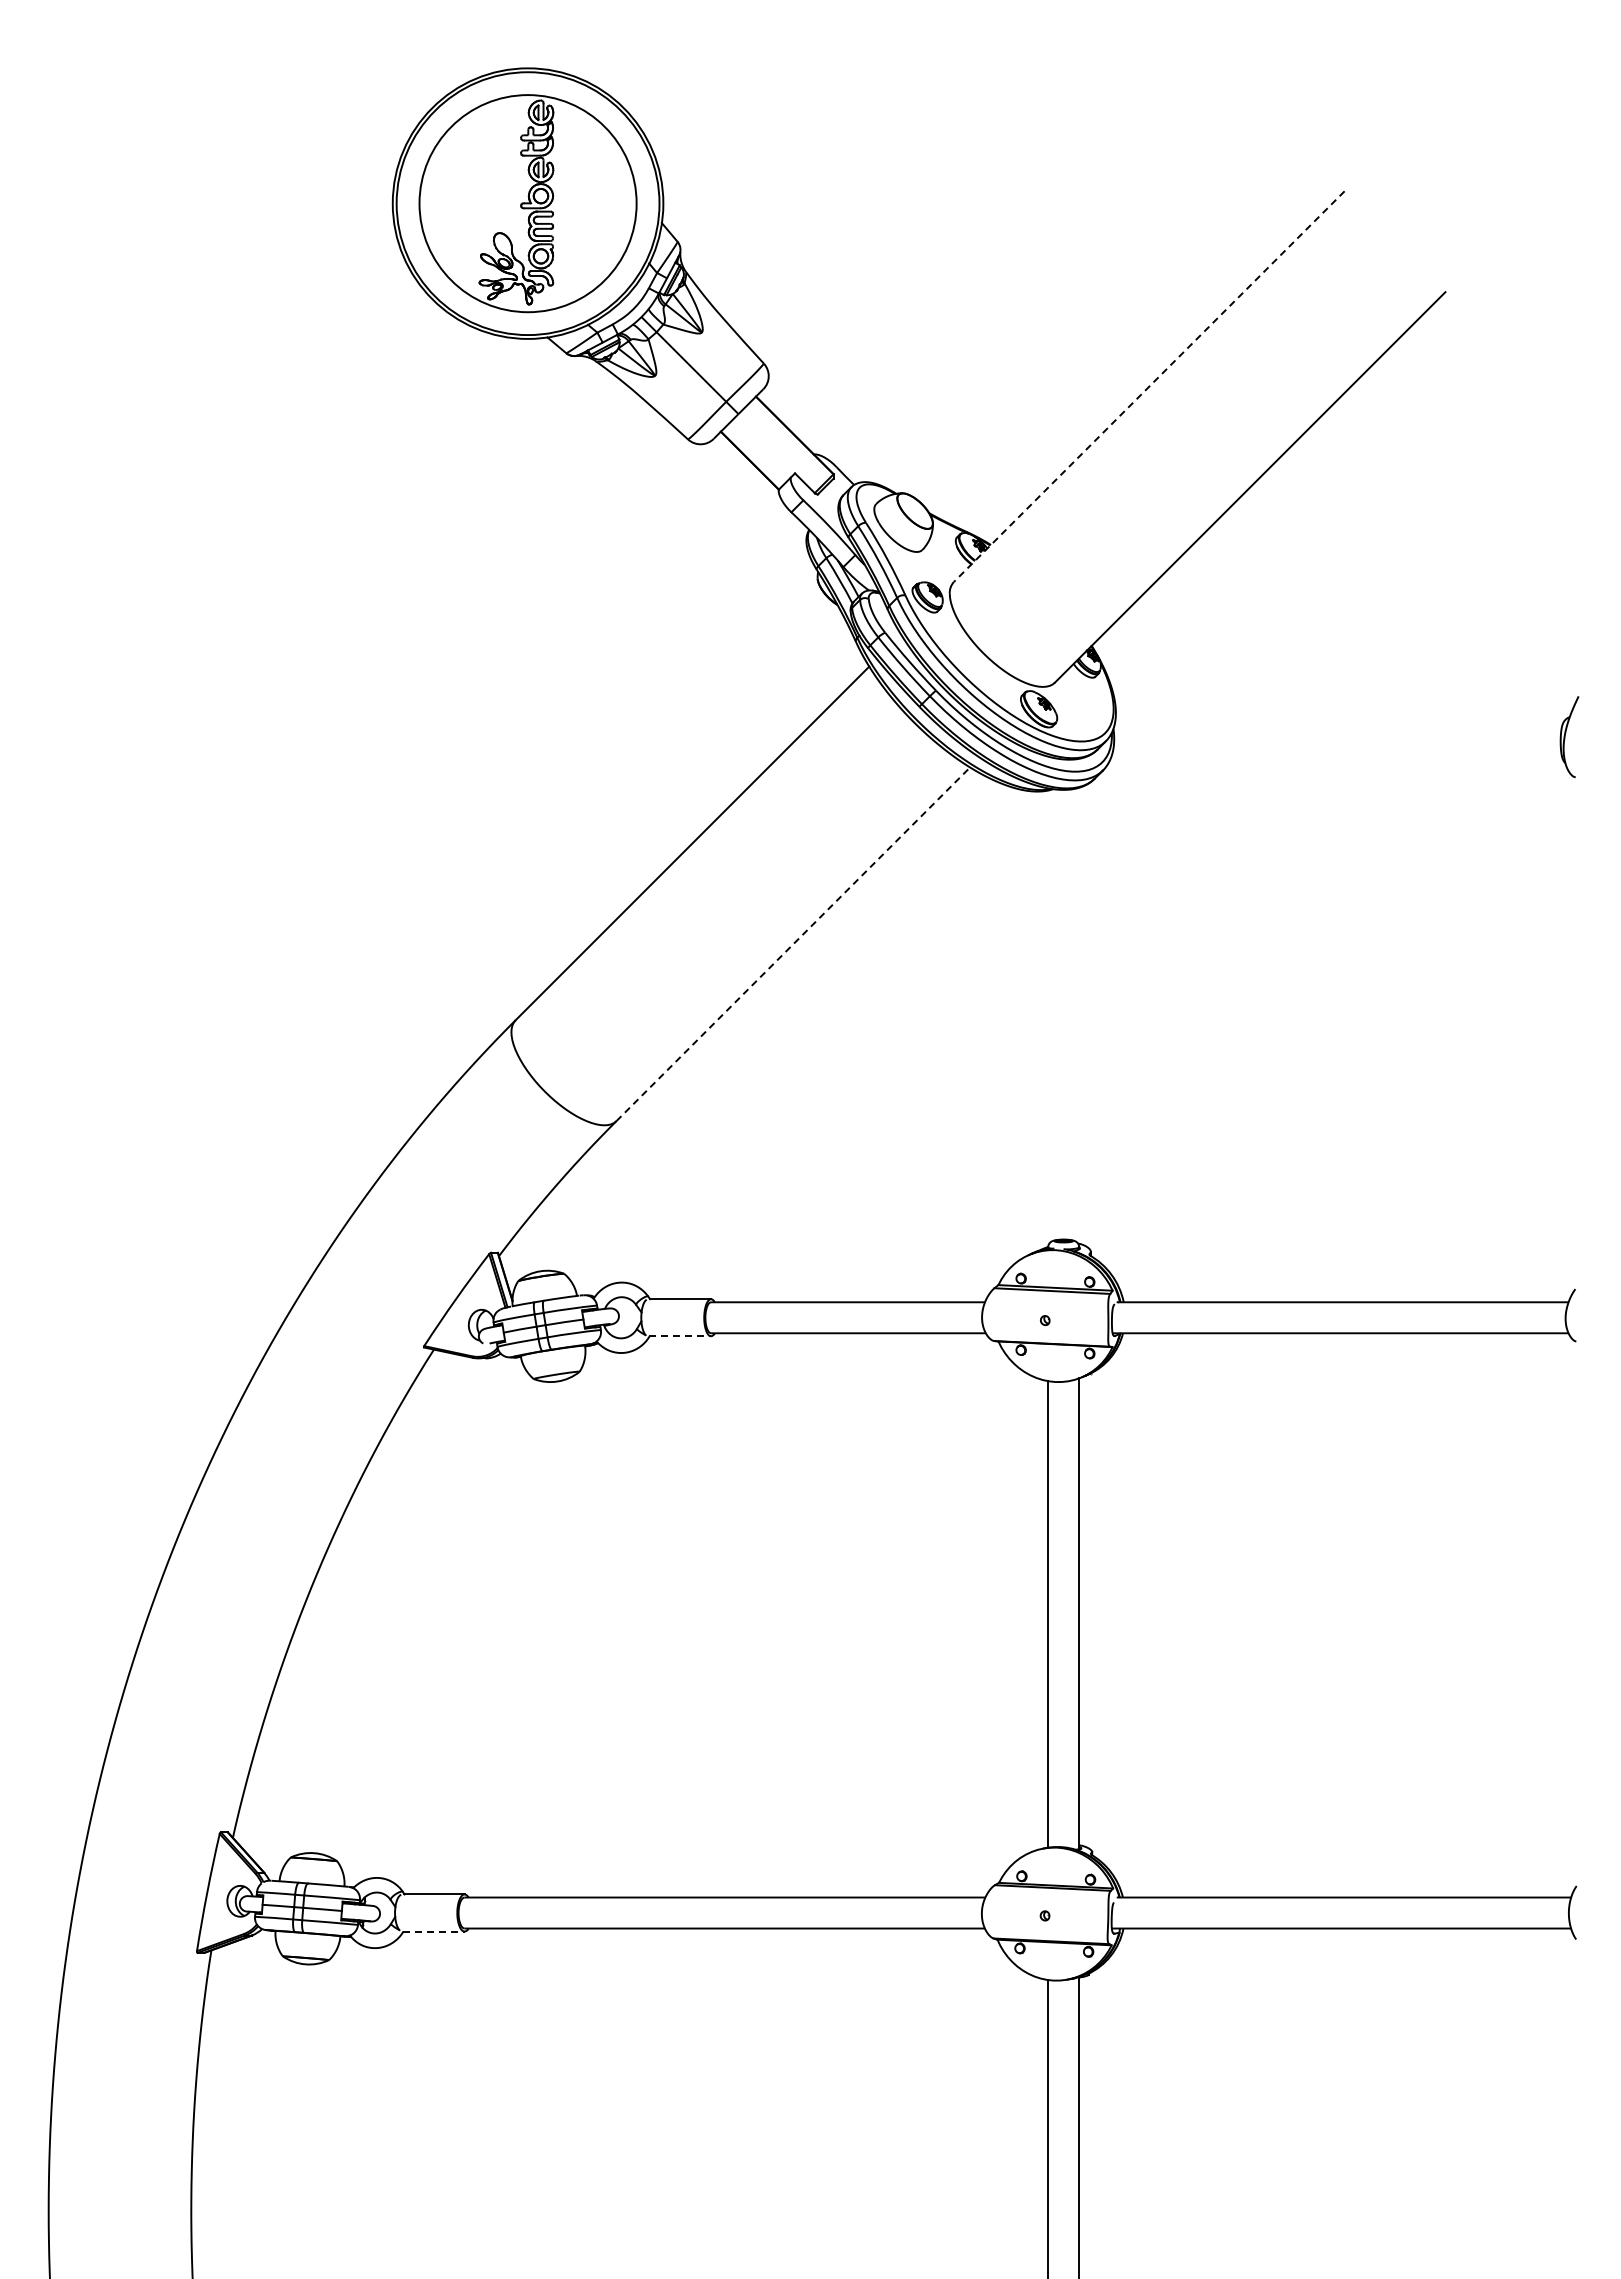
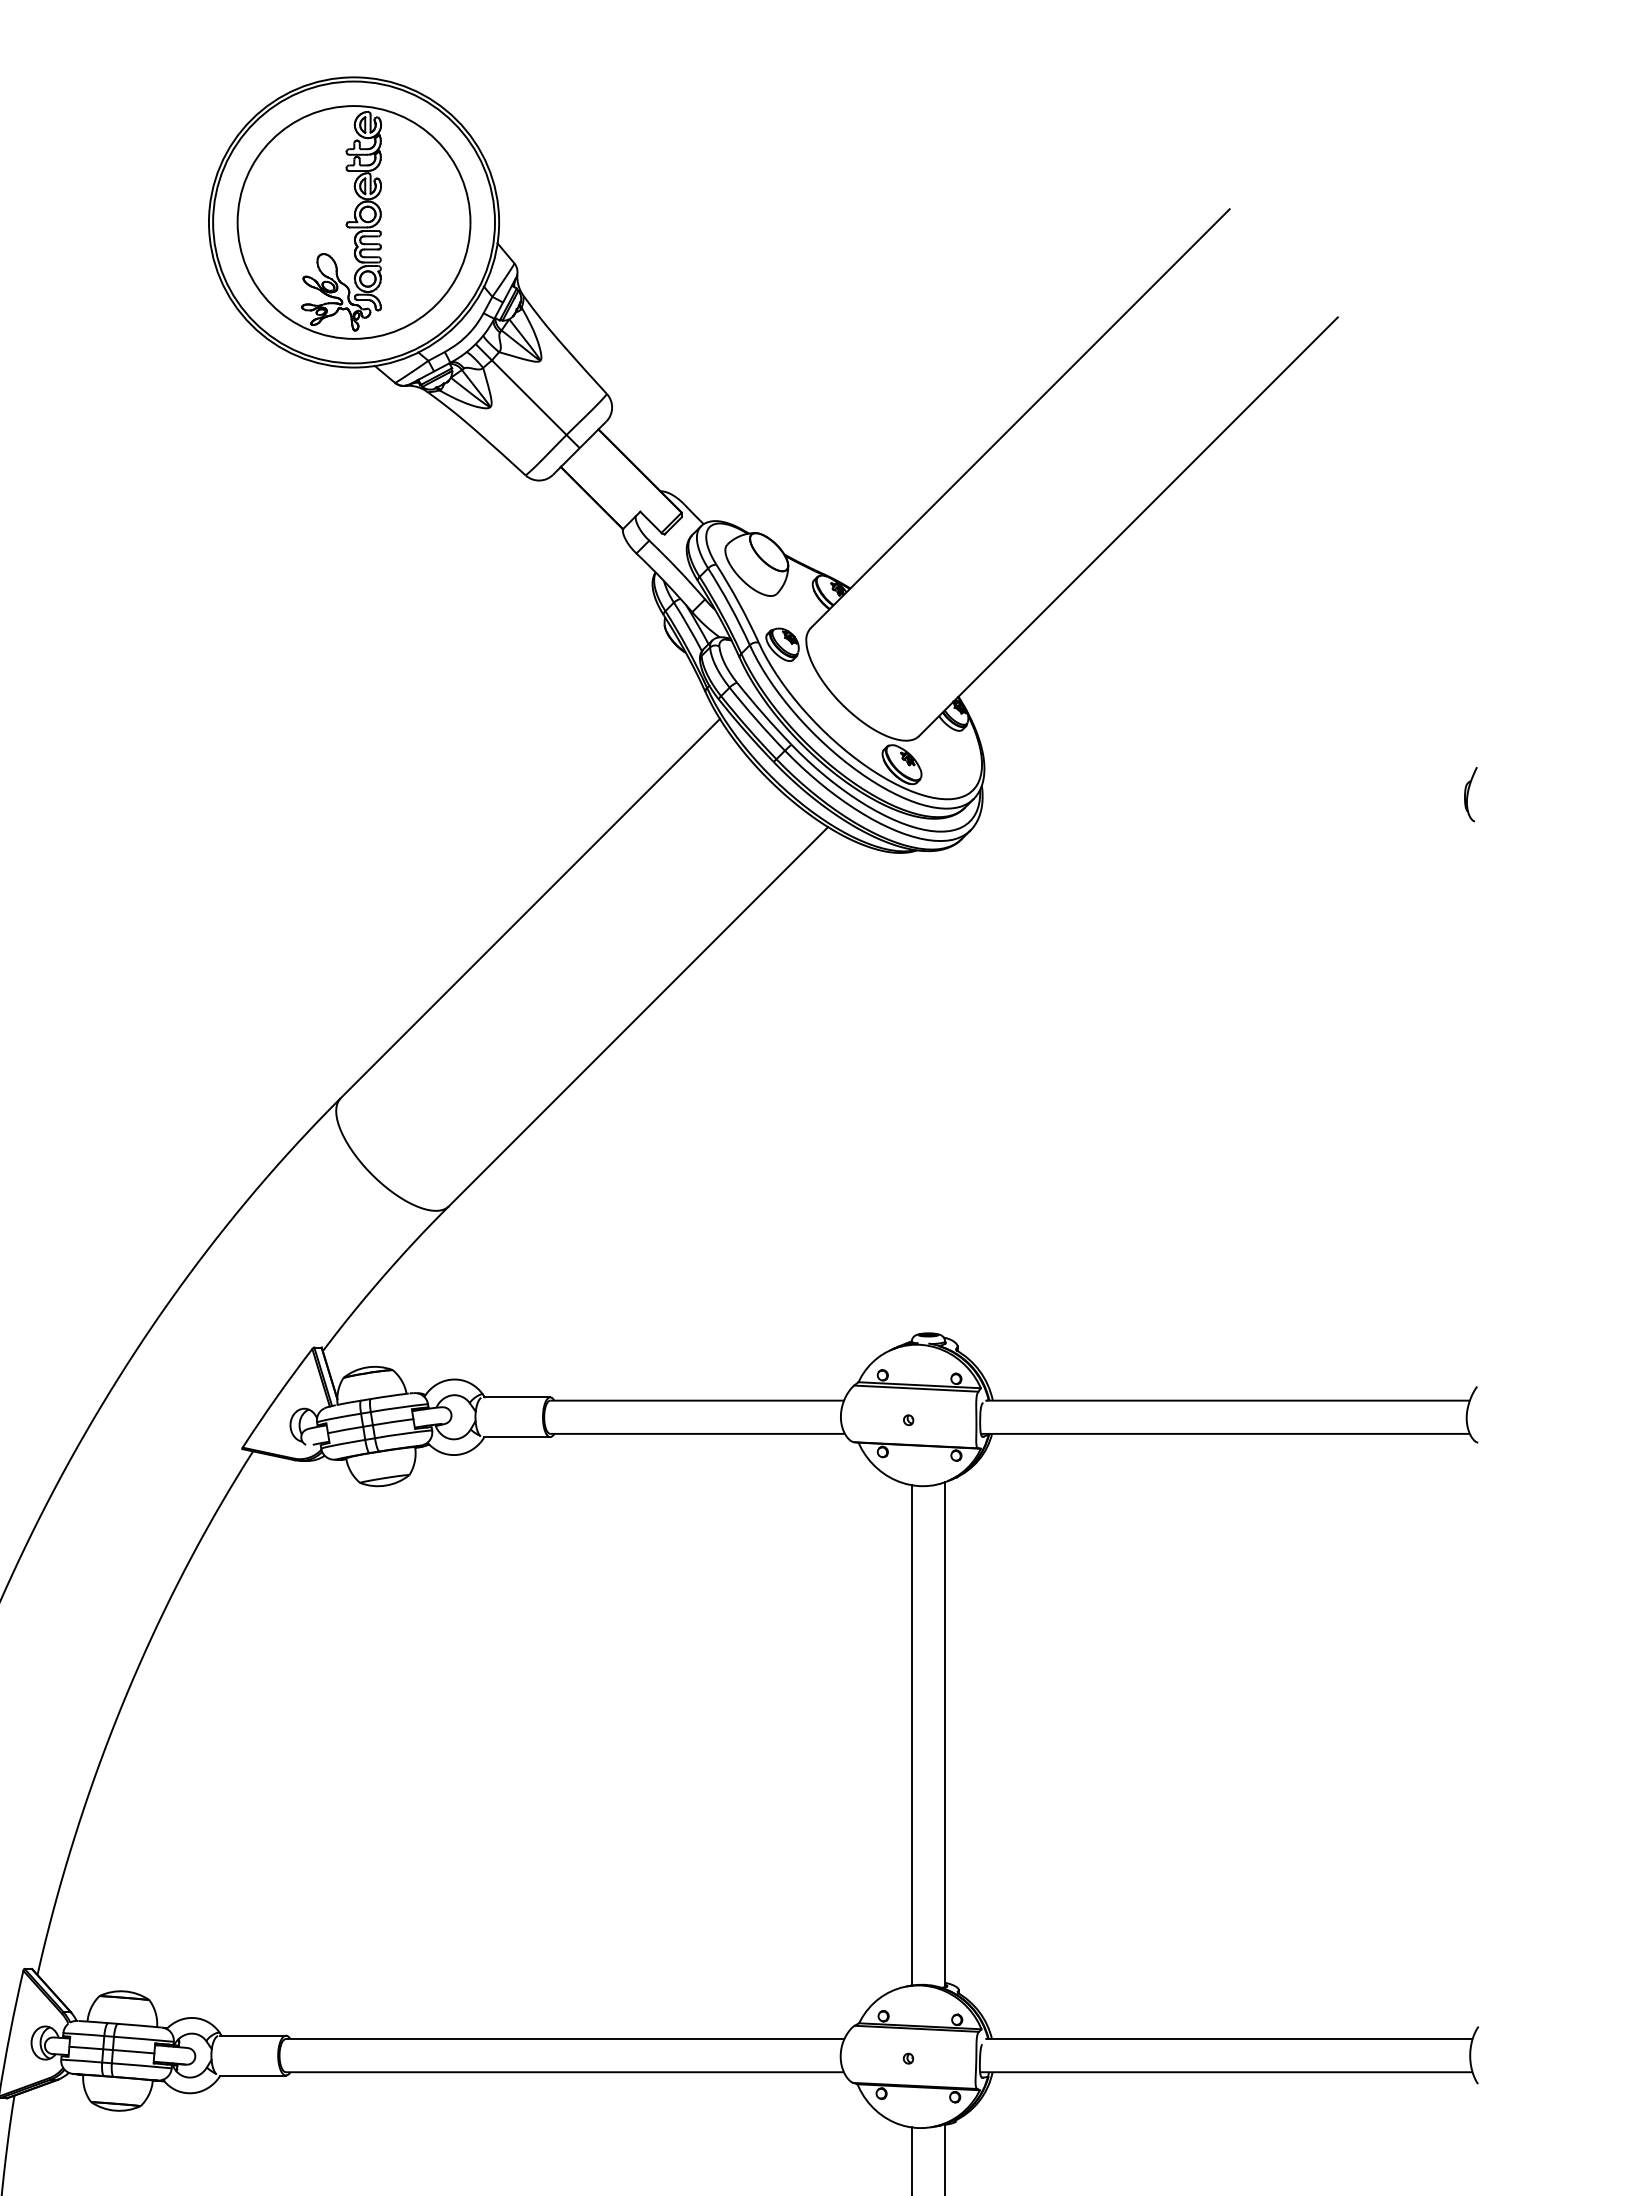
line: (1148, 386) -> (1019, 418), dashed -> solid
part: (1569, 736) -> (1470, 793), size x0.62
line: (793, 943) -> (638, 1015), dashed -> solid
line: (680, 1336) -> (517, 1437), dashed -> solid
line: (433, 1931) -> (252, 2075), dashed -> solid

